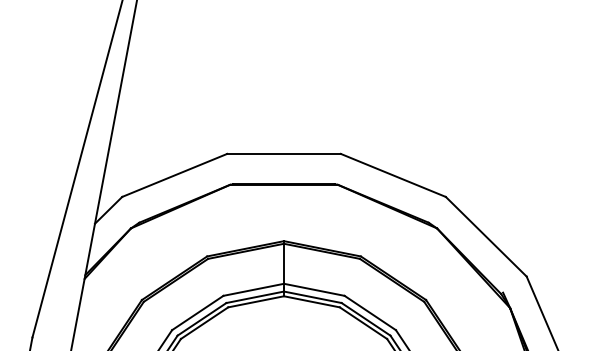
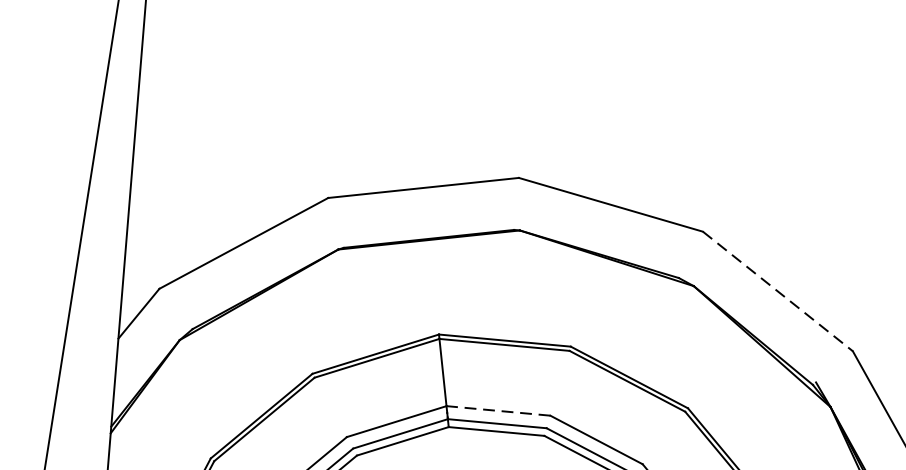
line: (486, 236) -> (778, 290), solid -> dashed
line: (314, 289) -> (498, 410), solid -> dashed

